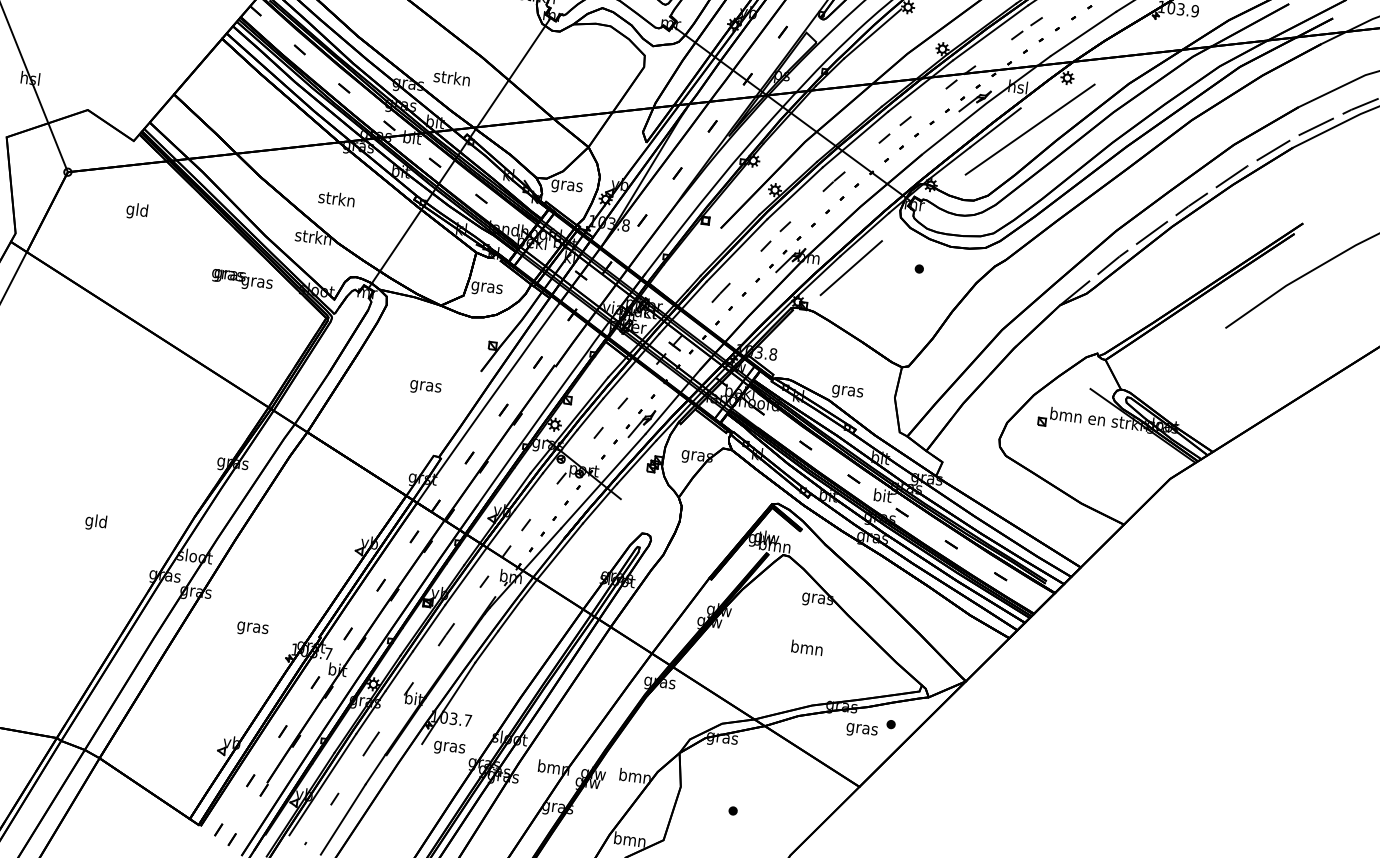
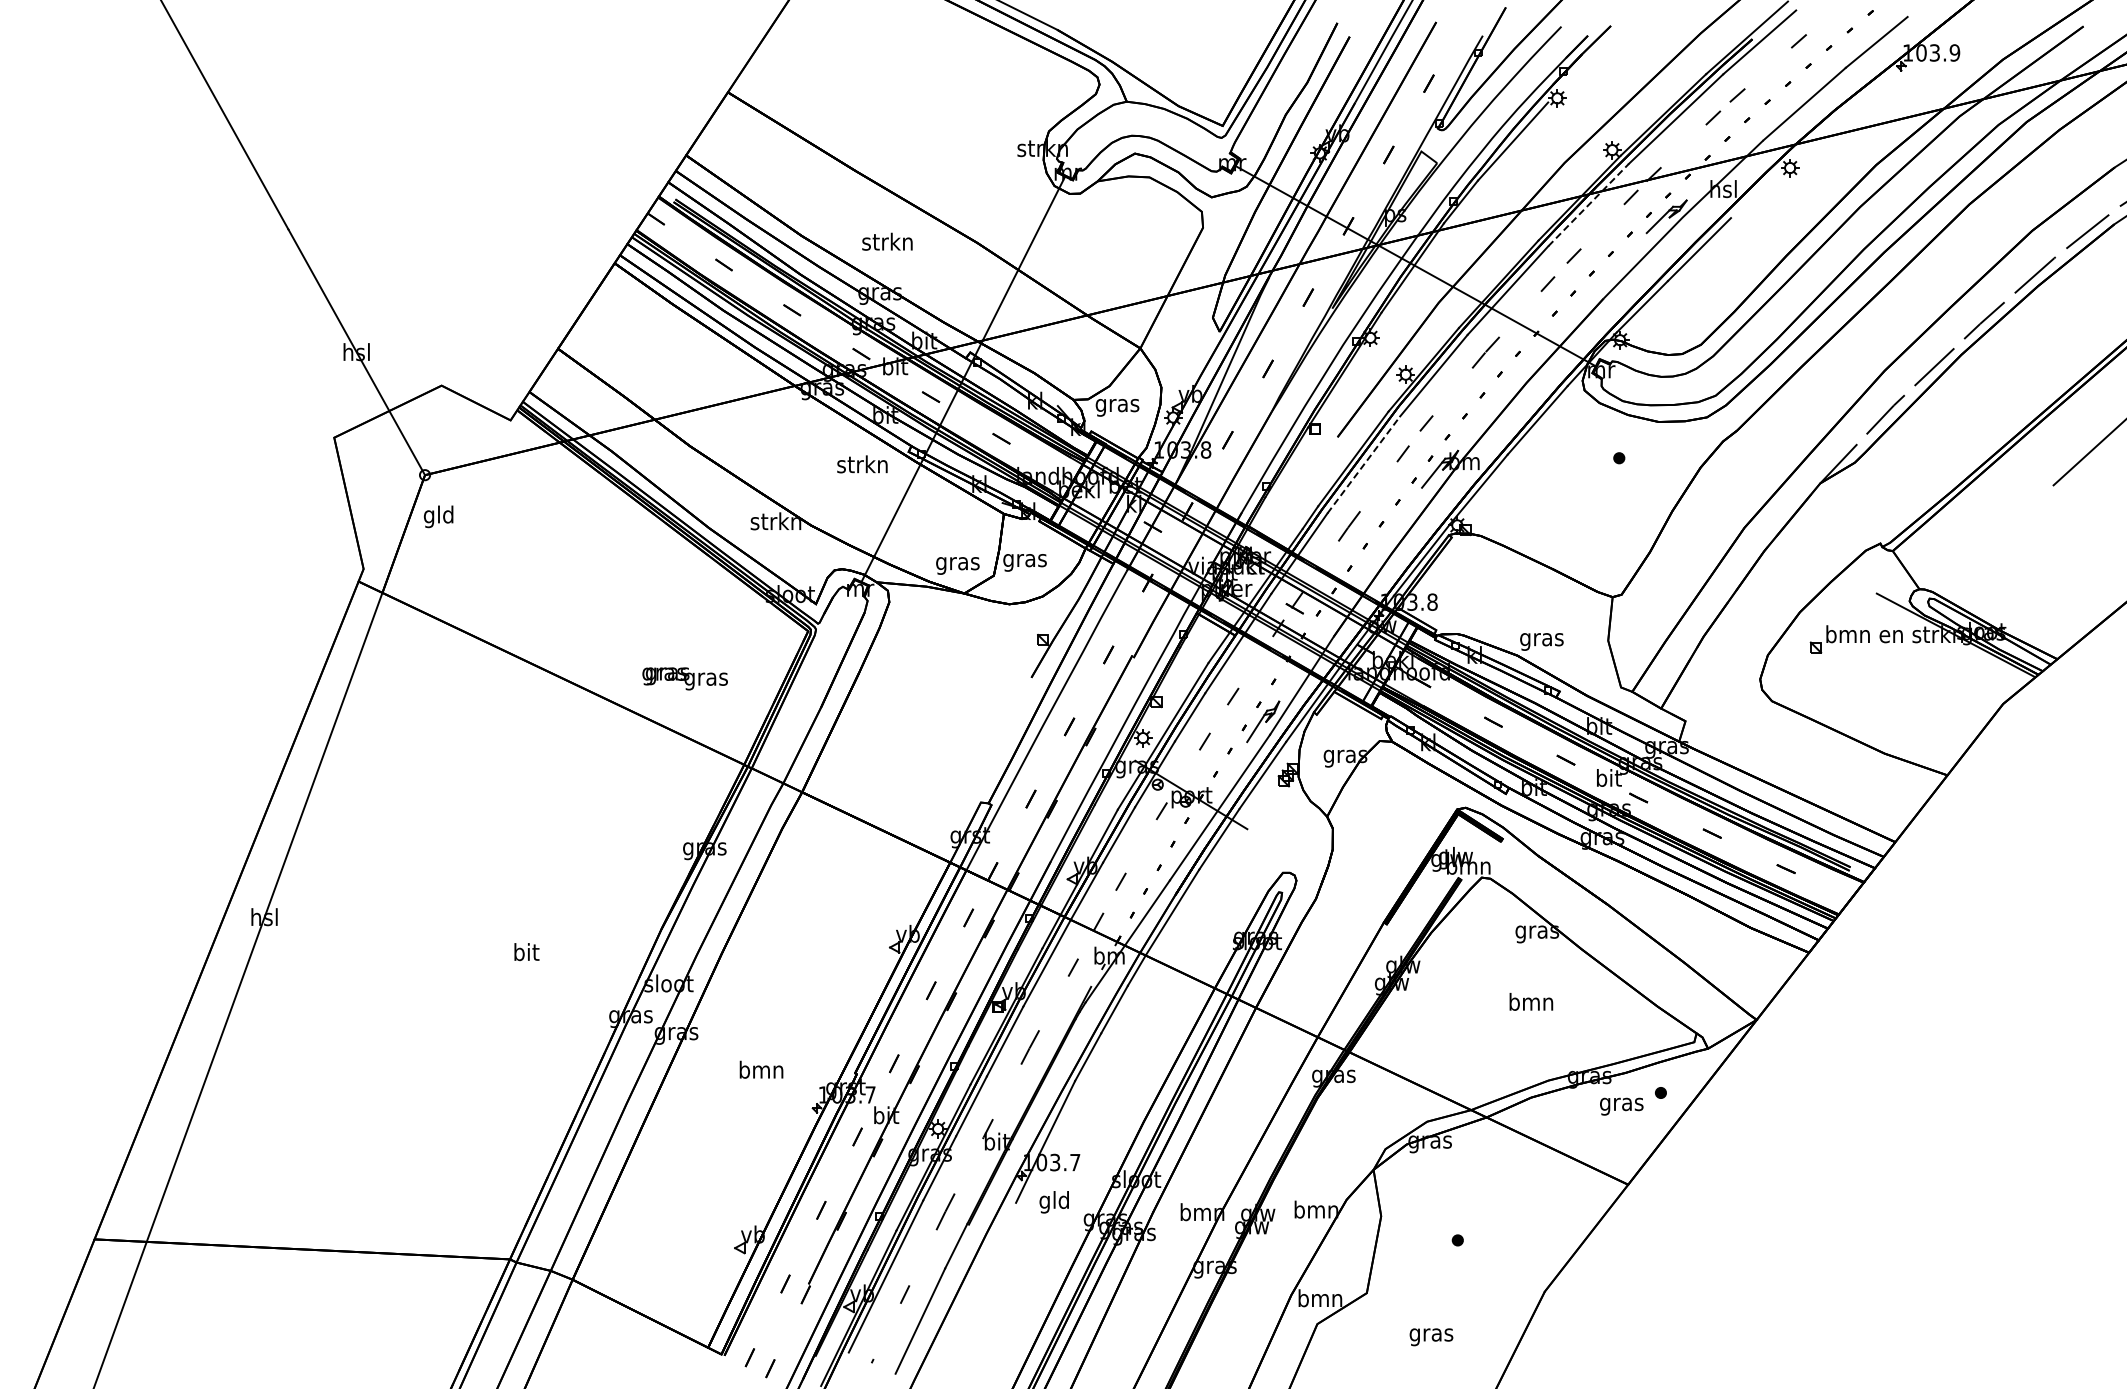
text: (452, 77) -> (887, 241), moved
line: (920, 86) -> (1588, 205), solid -> dashed
line: (1030, 129) -> (1747, 245), removed
text: (336, 198) -> (862, 464), moved
text: (137, 210) -> (438, 516), moved
line: (736, 250) -> (1363, 464), solid -> dashed
line: (850, 267) -> (1524, 468), removed
text: (241, 280) -> (684, 678), moved
text: (425, 387) -> (957, 565), moved
text: (95, 522) -> (525, 954), gld -> bit
text: (252, 627) -> (761, 1071), gras -> bmn
text: (449, 747) -> (1054, 1202), gras -> gld

